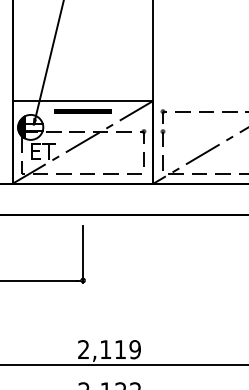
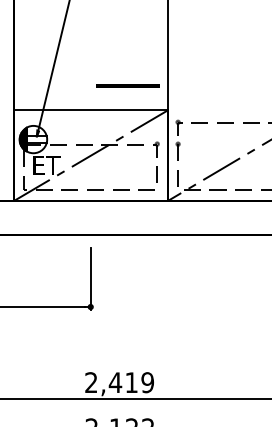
line: (82, 110) -> (127, 85), moved
text: (105, 349) -> (115, 382), 2,119 -> 2,419

